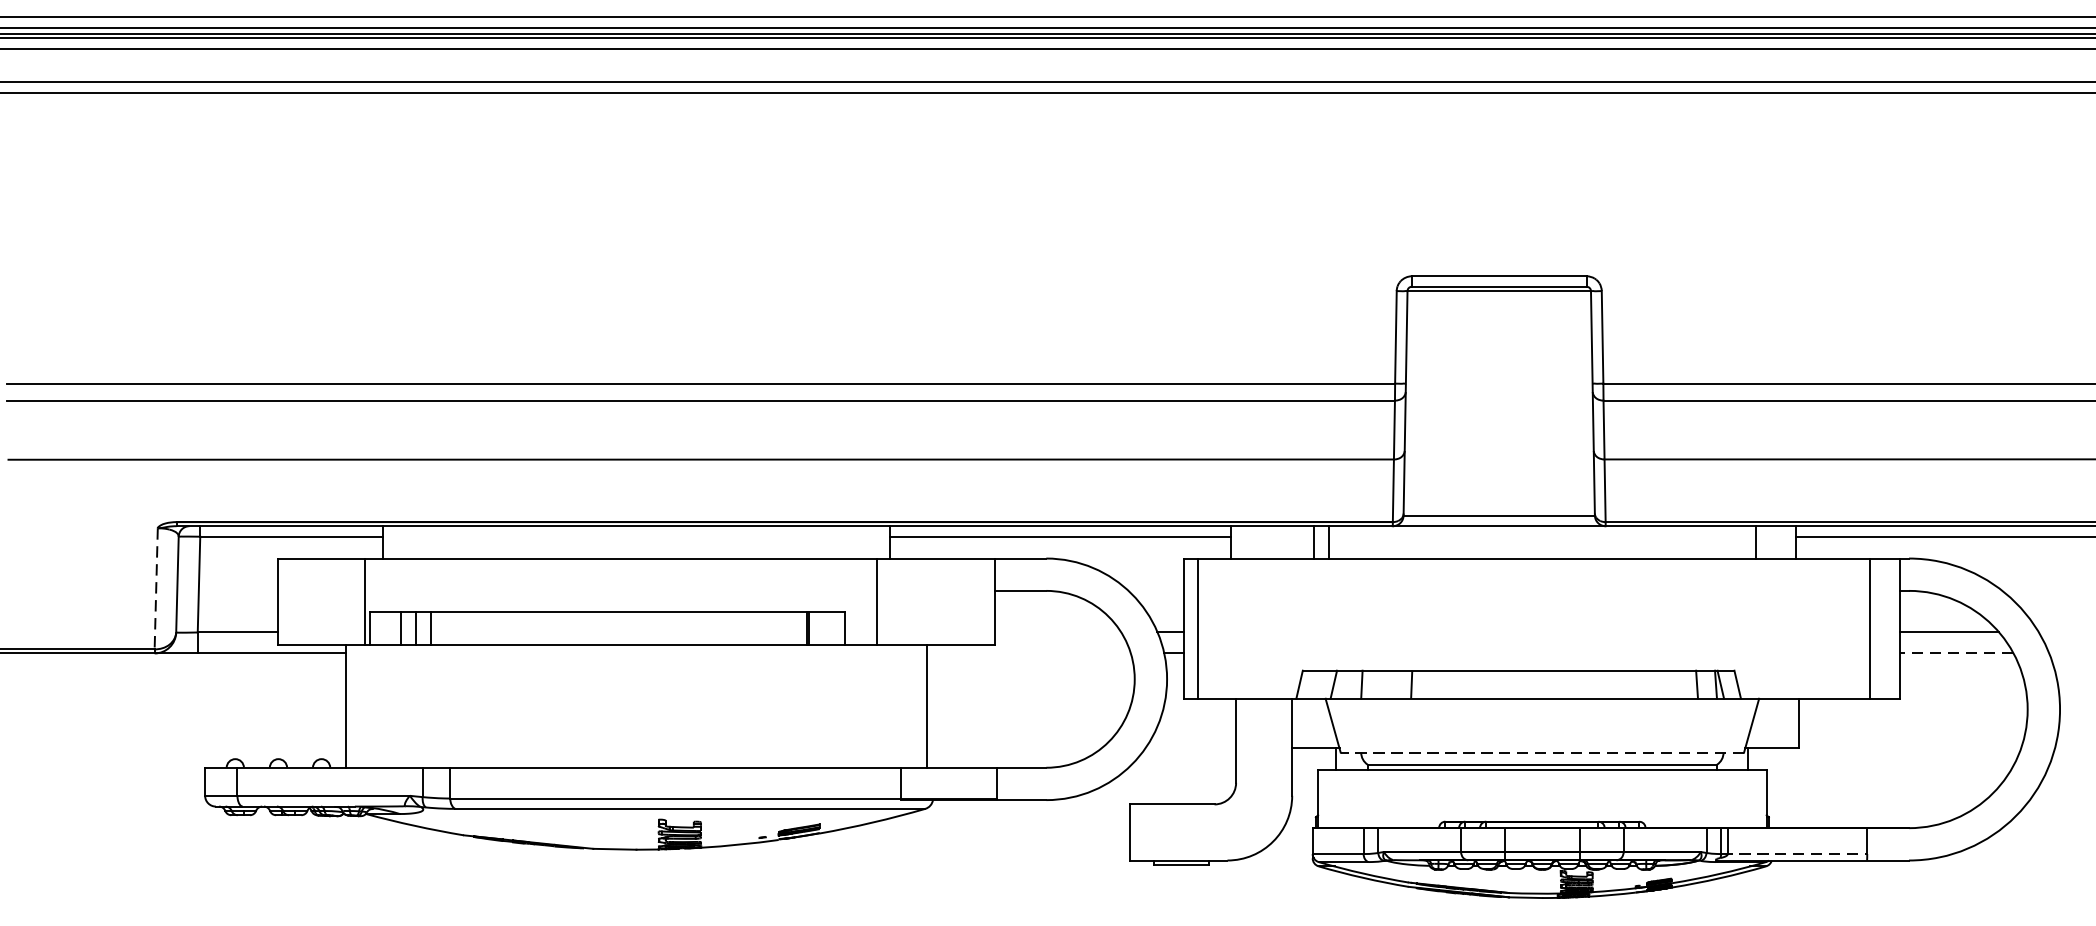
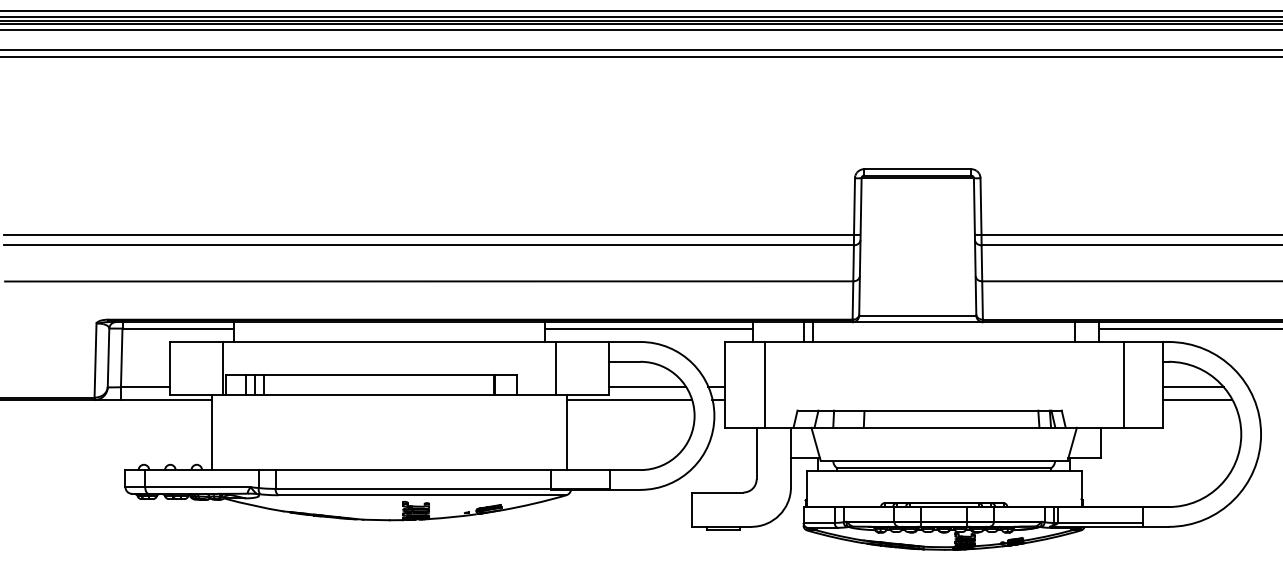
line: (156, 590) -> (95, 361), dashed -> solid
line: (876, 601) -> (555, 368), moved
line: (1198, 627) -> (764, 384), moved
line: (1869, 627) -> (1123, 384), moved
line: (1057, 632) -> (647, 387), added
line: (1028, 654) -> (629, 400), added
line: (1956, 654) -> (1197, 400), dashed -> solid
line: (1541, 752) -> (943, 460), dashed -> solid
line: (1794, 853) -> (1098, 522), dashed -> solid

